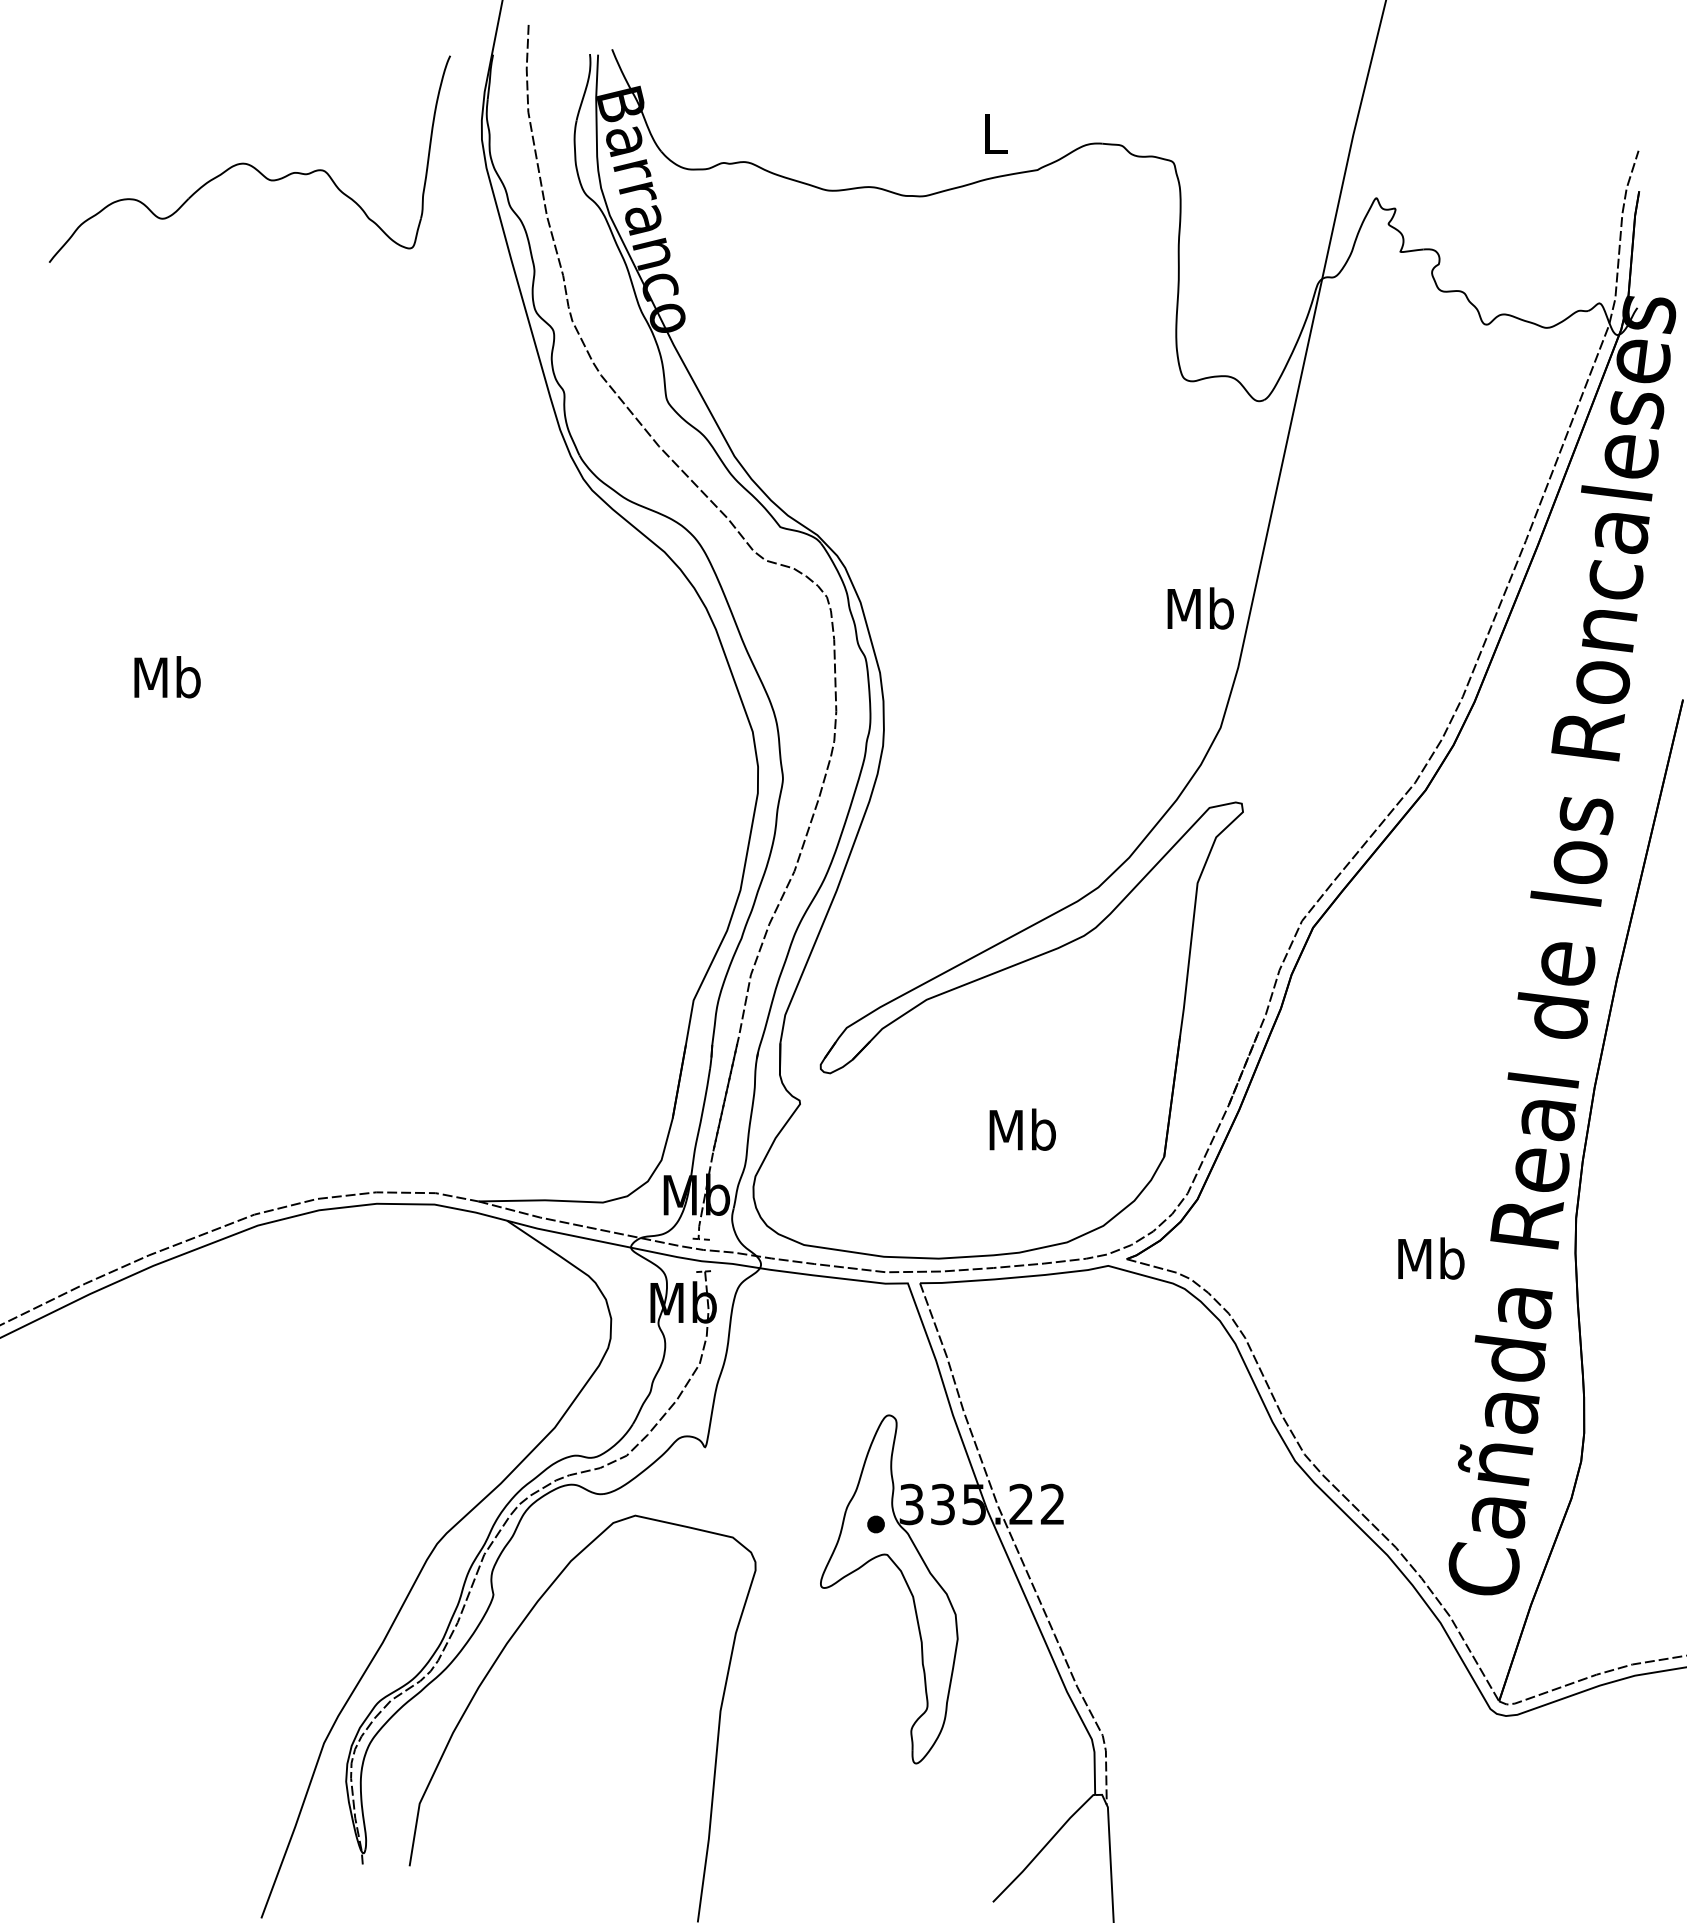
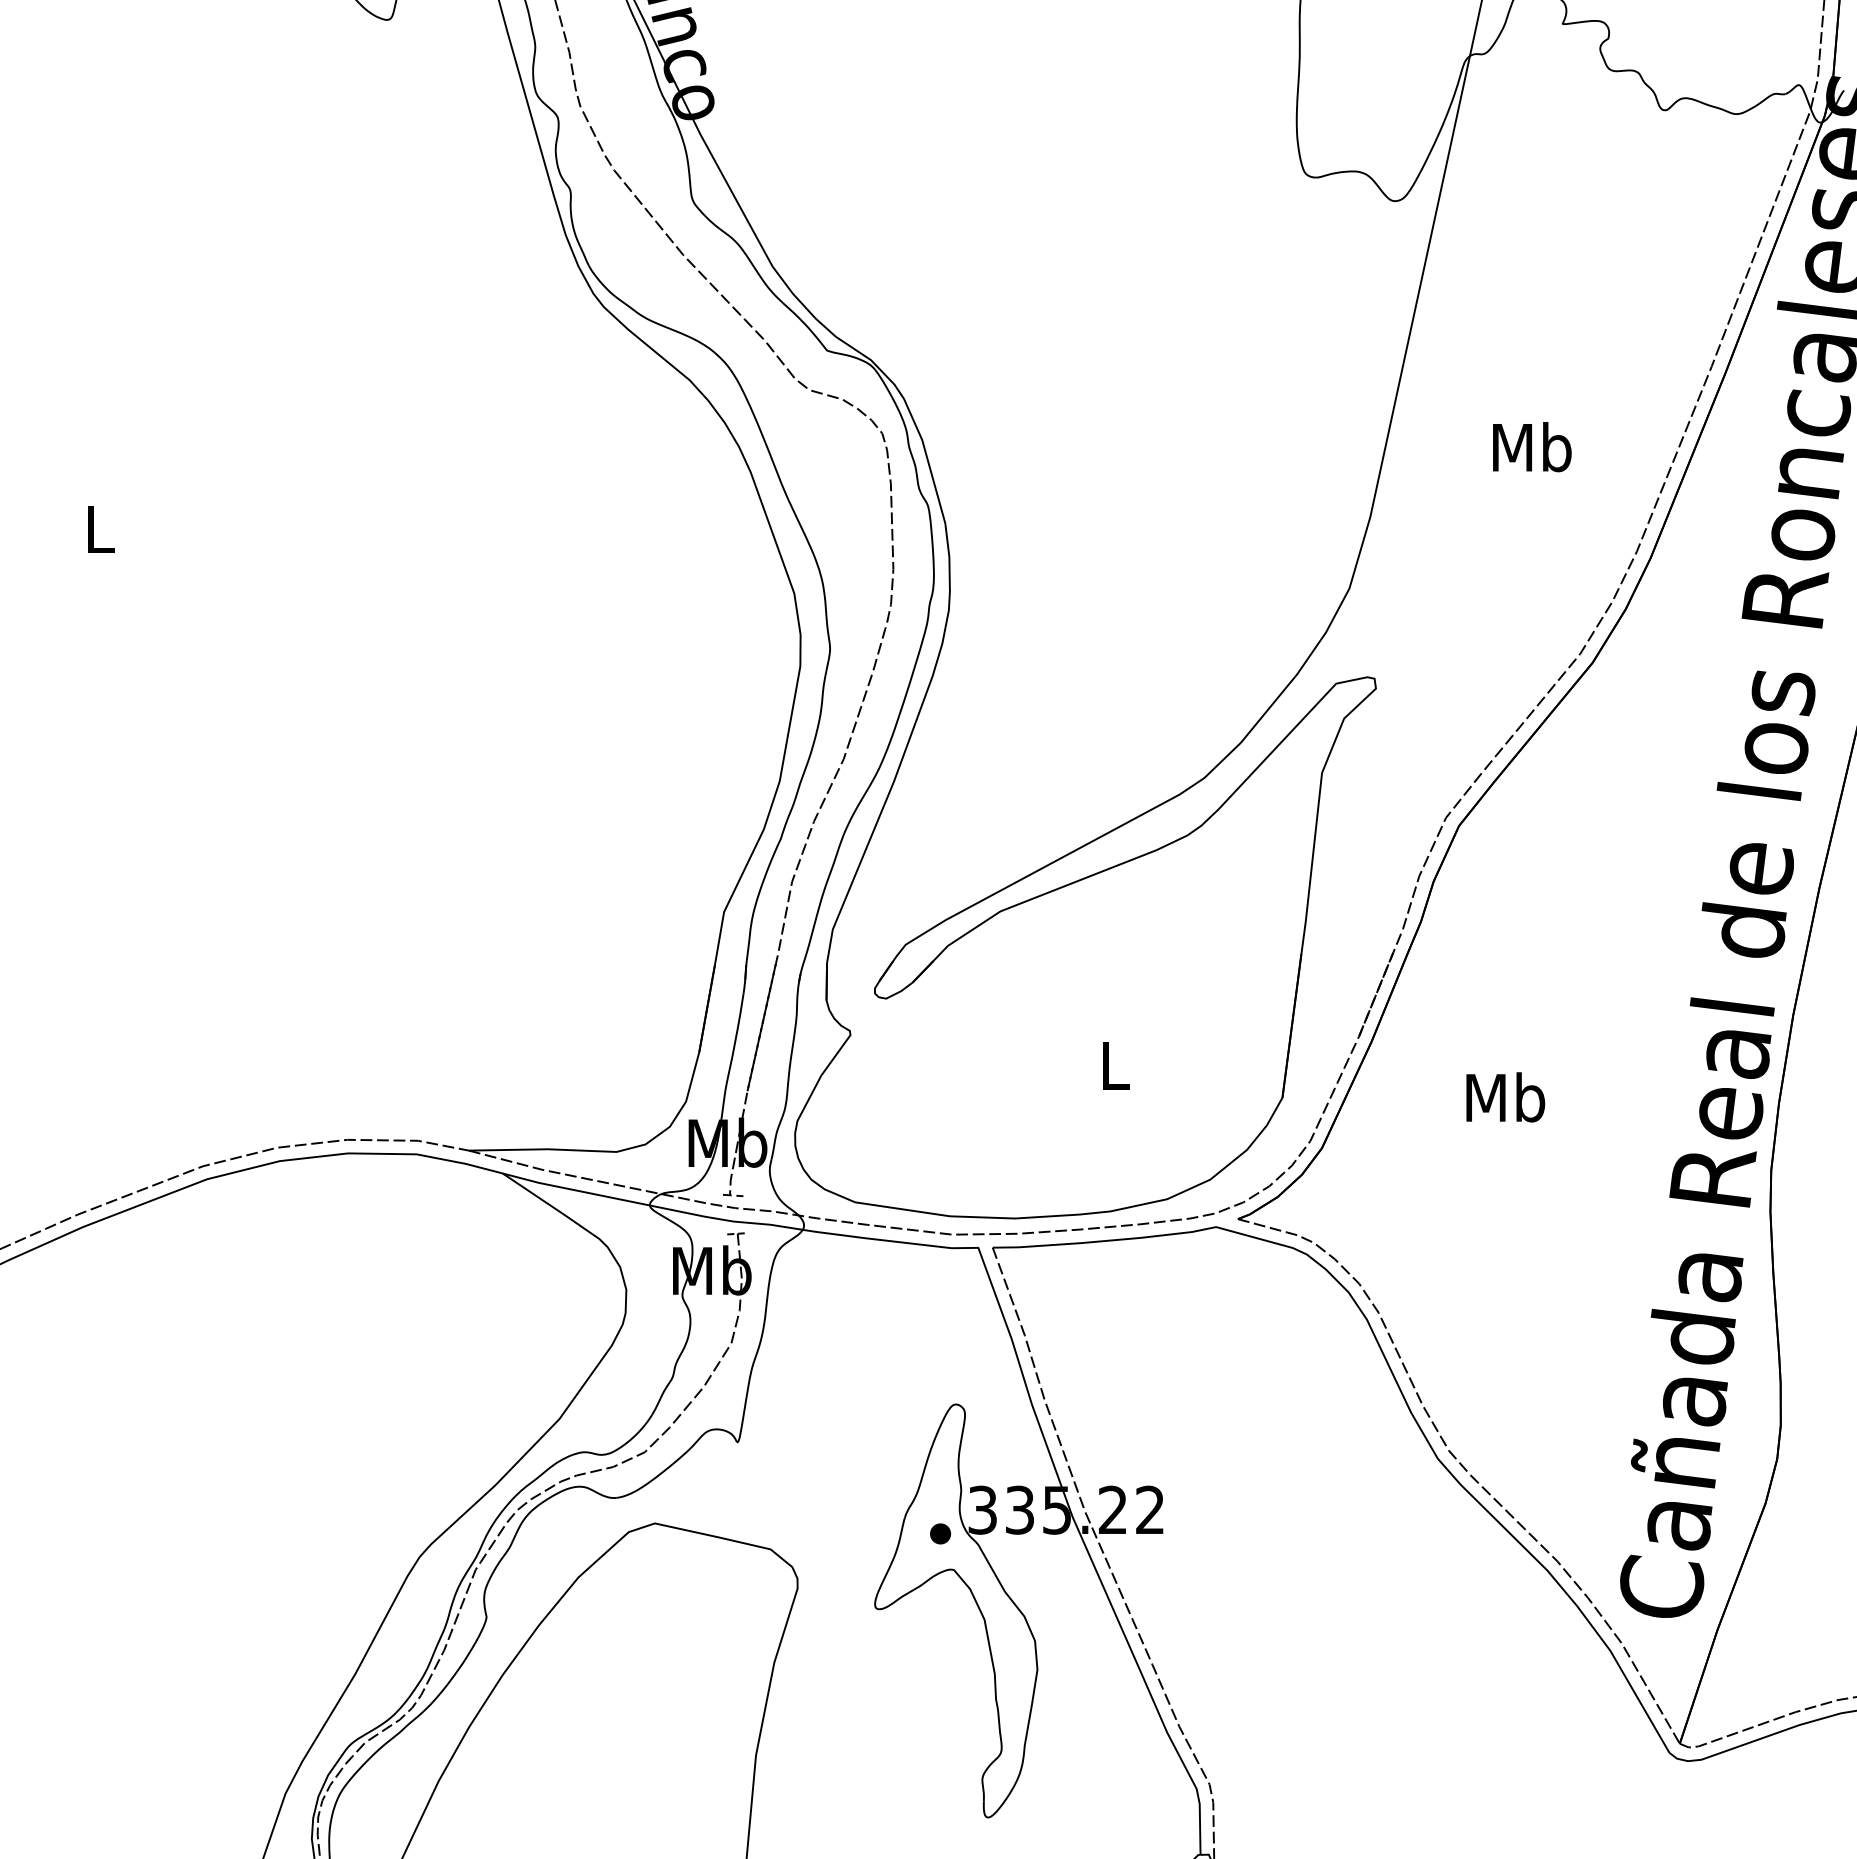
text: (1200, 608) -> (1531, 447), moved
text: (167, 677) -> (99, 528), Mb -> L
text: (1022, 1129) -> (1114, 1065), Mb -> L
text: (1431, 1258) -> (1505, 1097), moved

